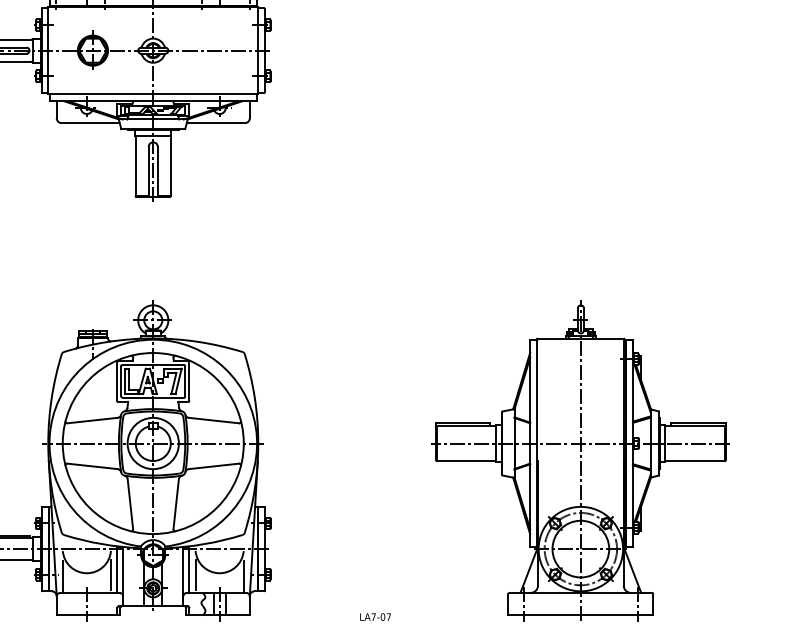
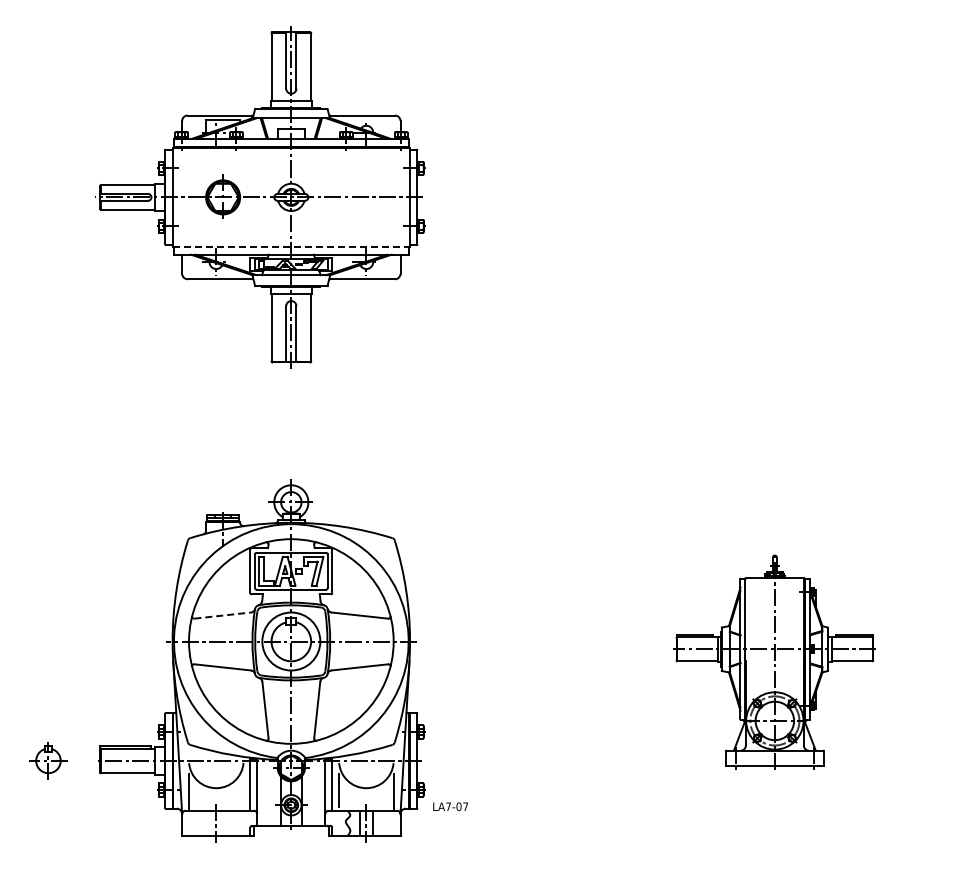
line: (153, 94) -> (291, 246), solid -> dashed
line: (93, 420) -> (223, 615), solid -> dashed
part: (580, 460) -> (774, 660), size x0.6
line: (110, 575) -> (243, 790), removed
text: (375, 616) -> (450, 806), moved

